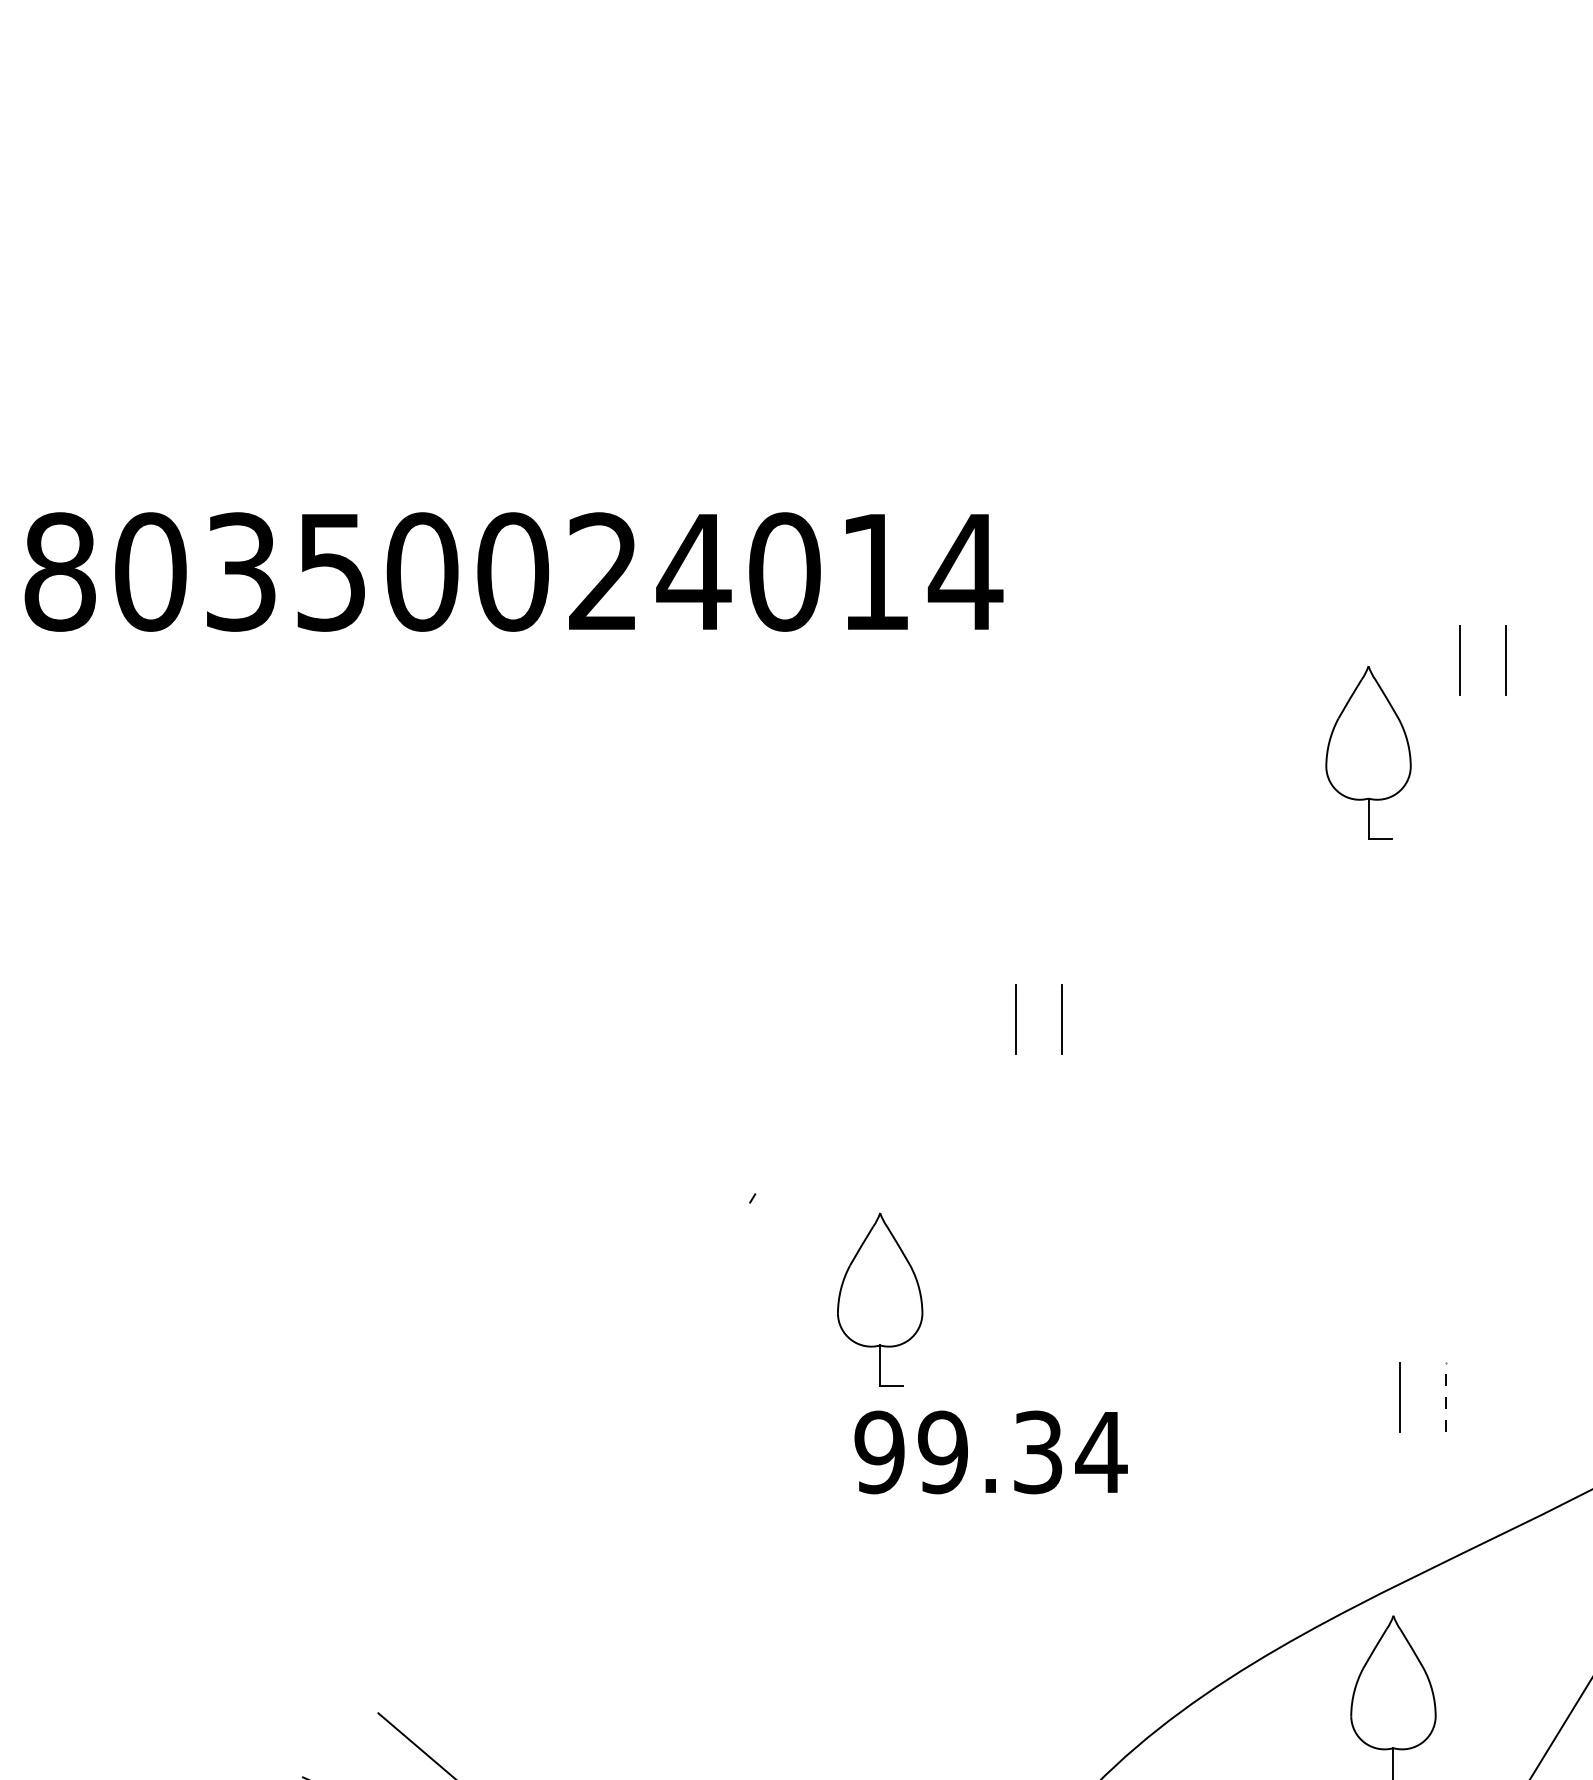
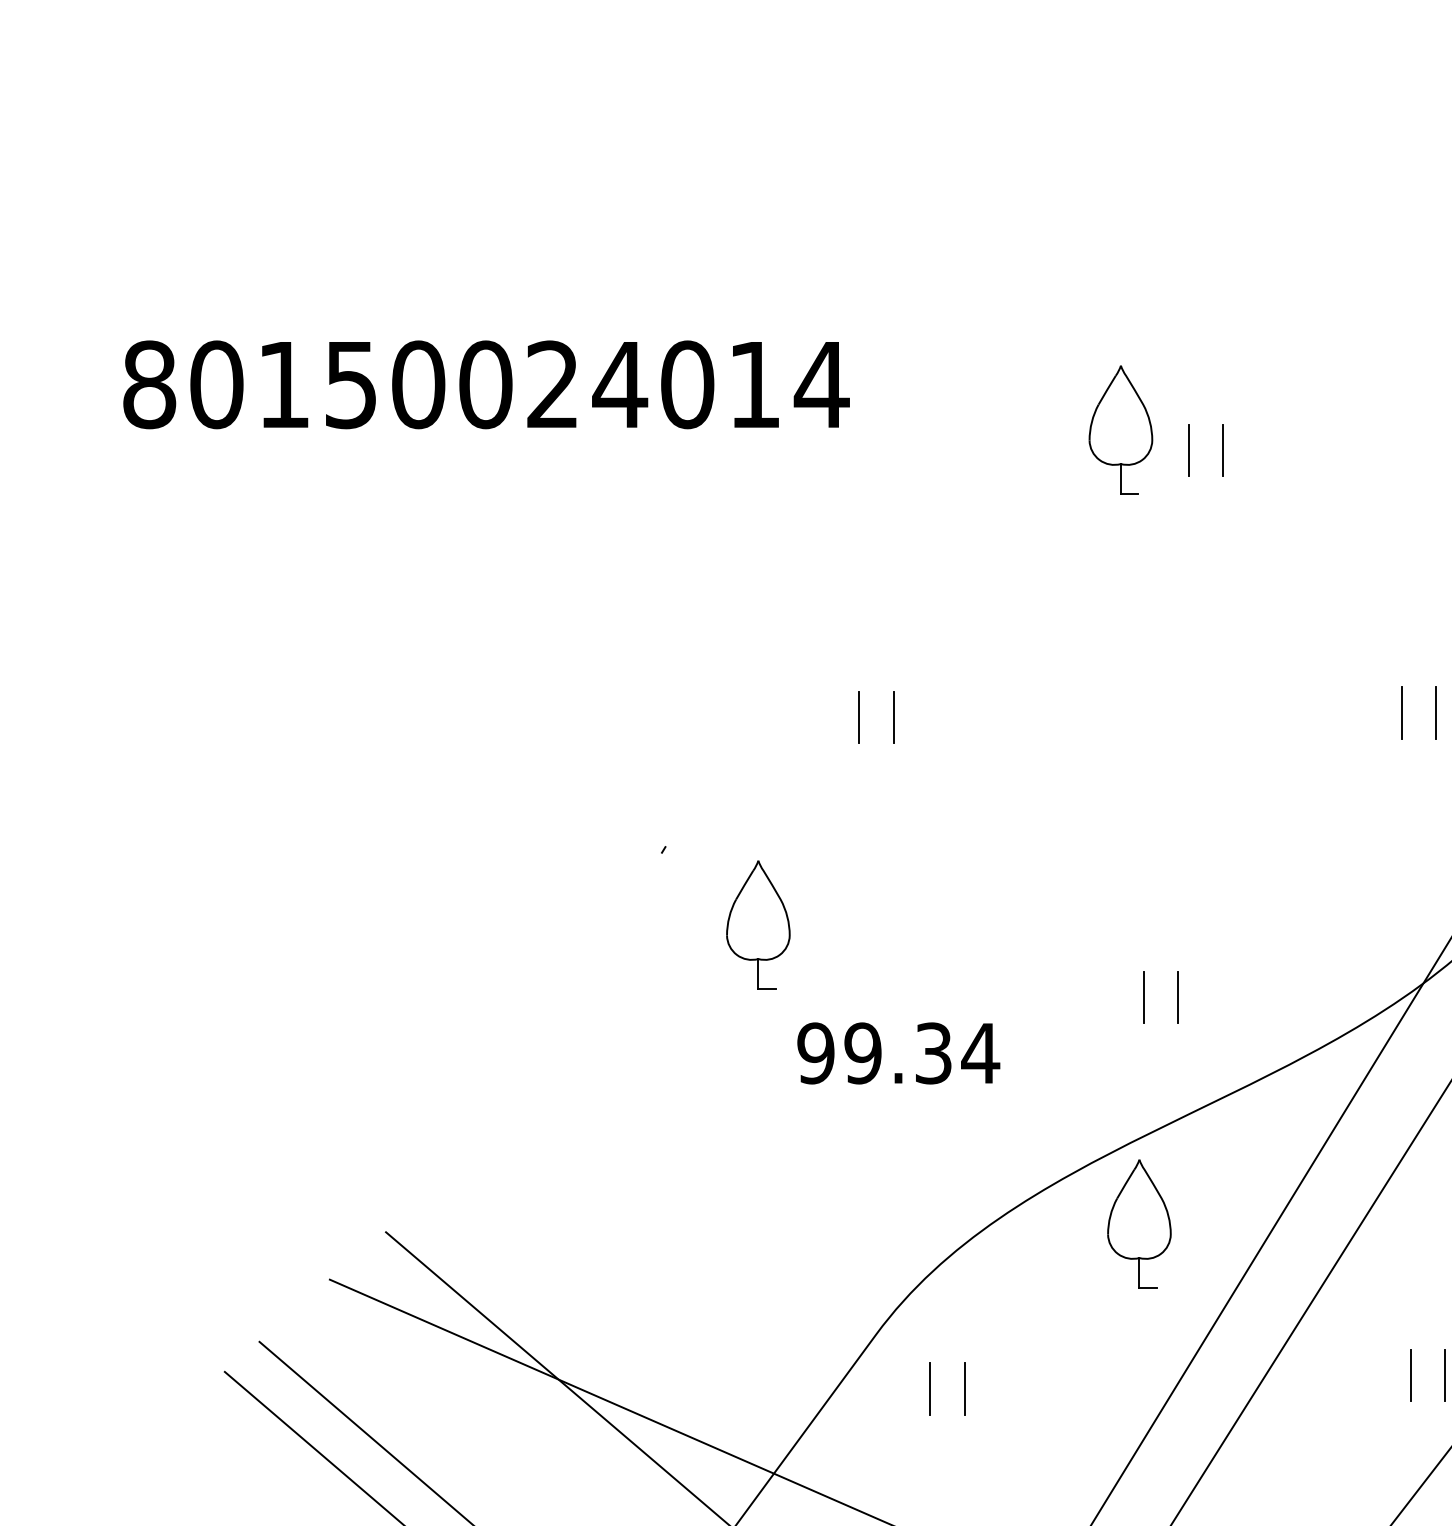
text: (240, 571) -> (283, 384), 80350024014 -> 80150024014
part: (1367, 752) -> (1120, 429), moved
line: (1446, 1397) -> (1178, 997), dashed -> solid
text: (990, 1452) -> (898, 1053), moved

